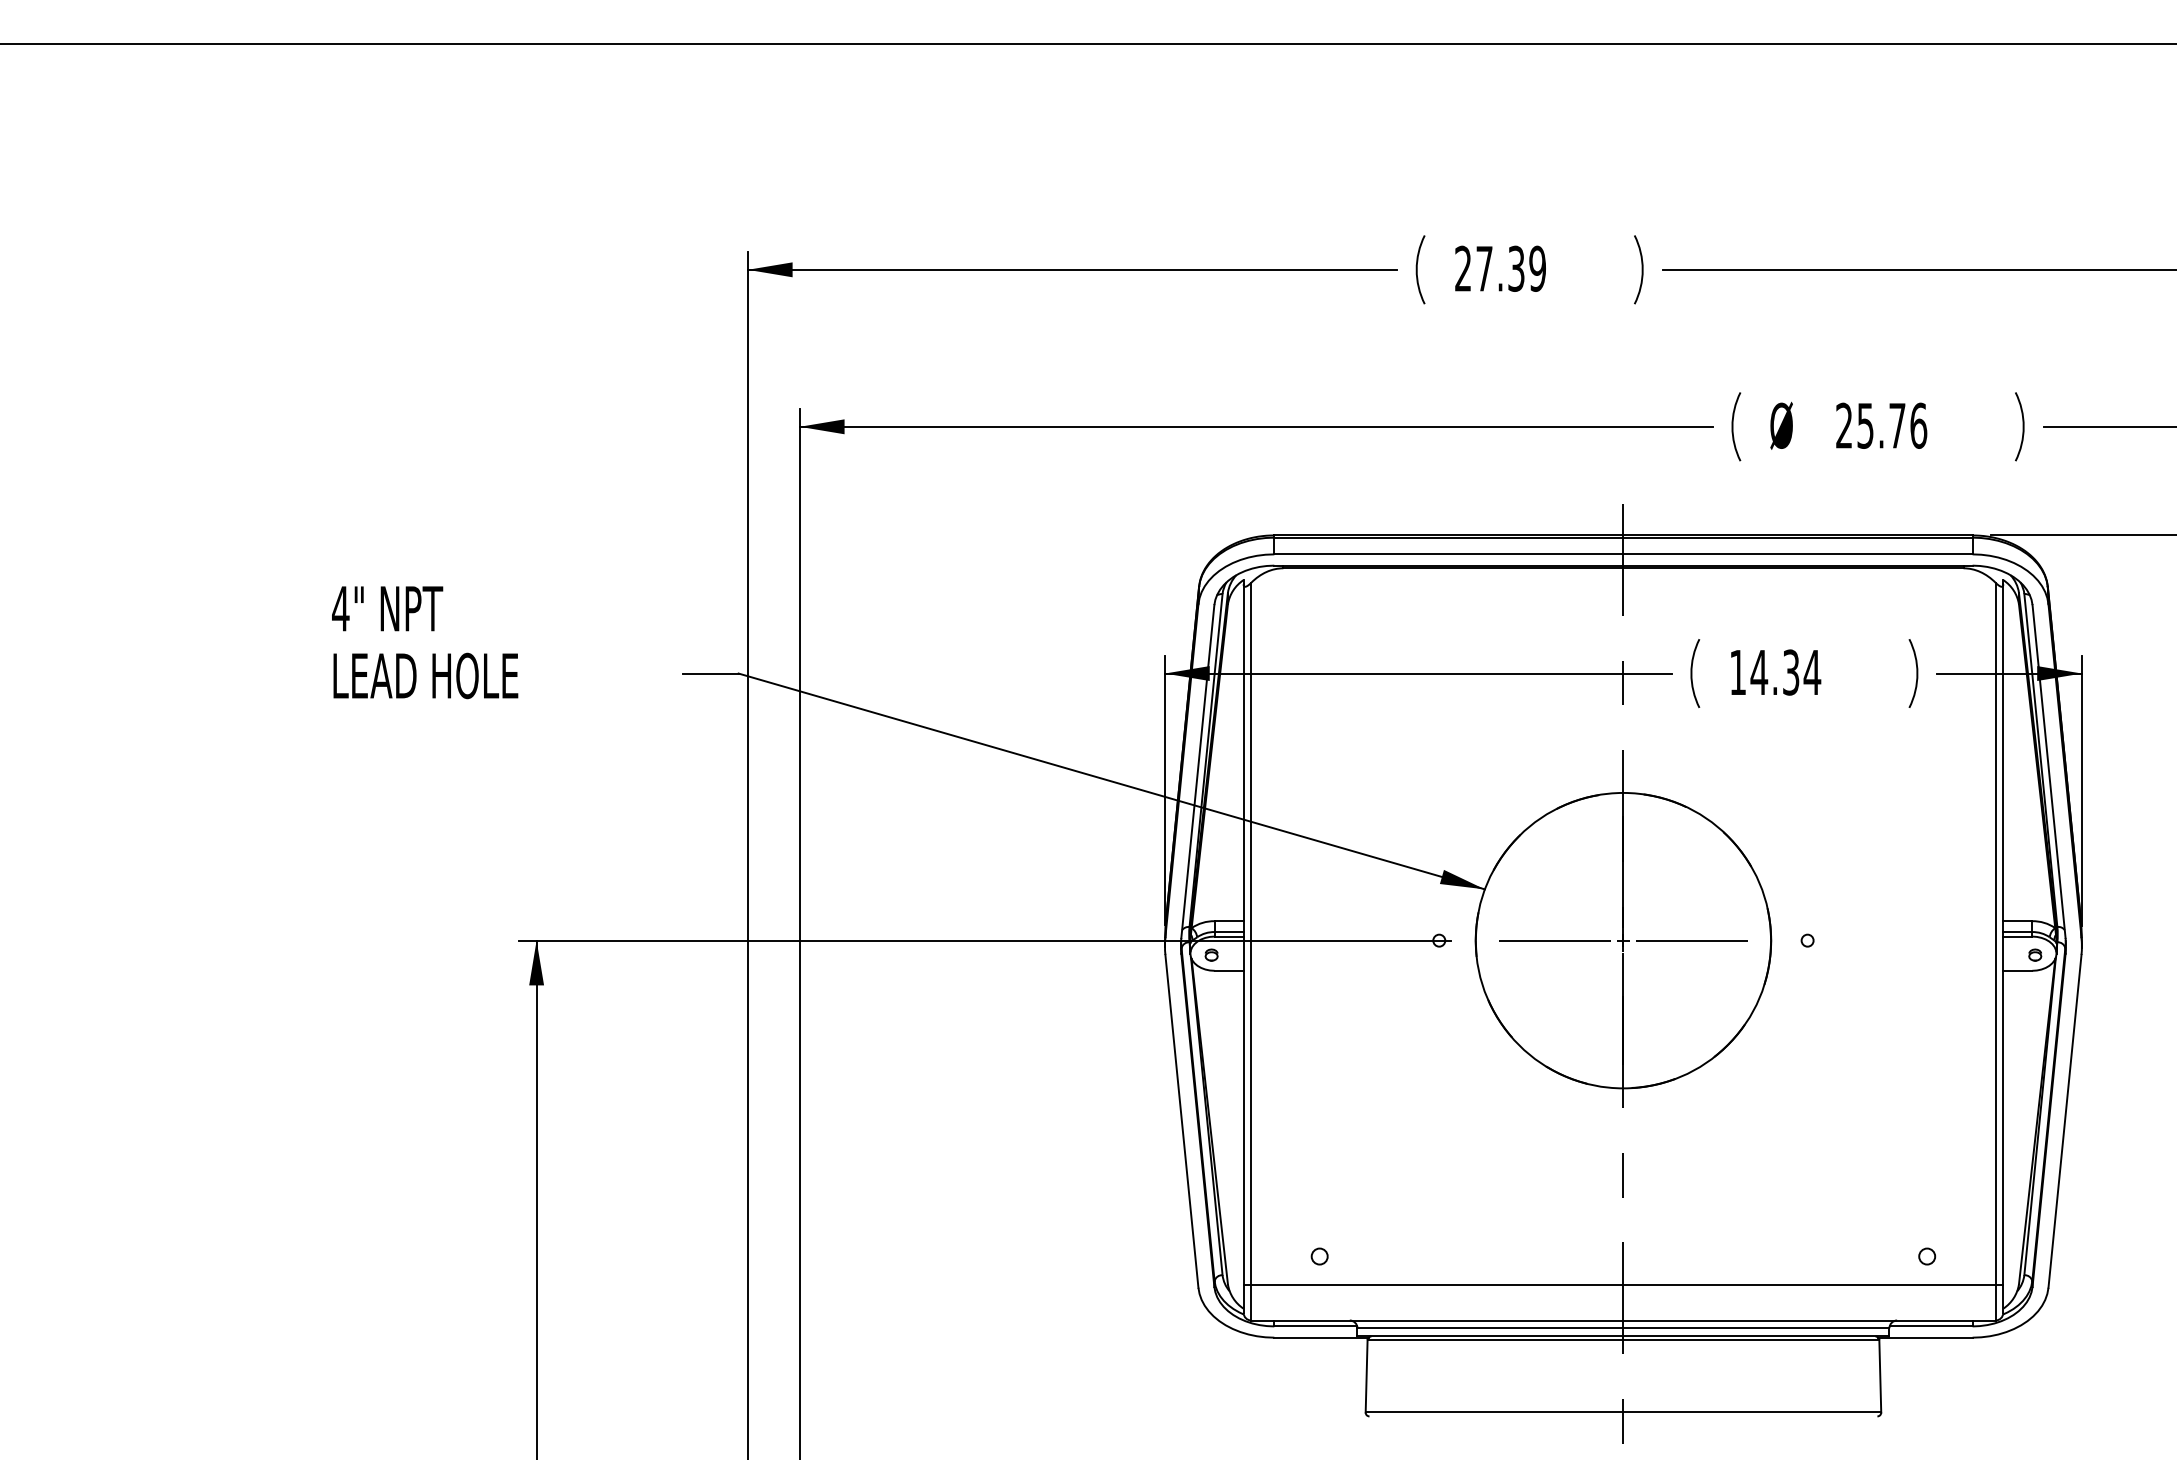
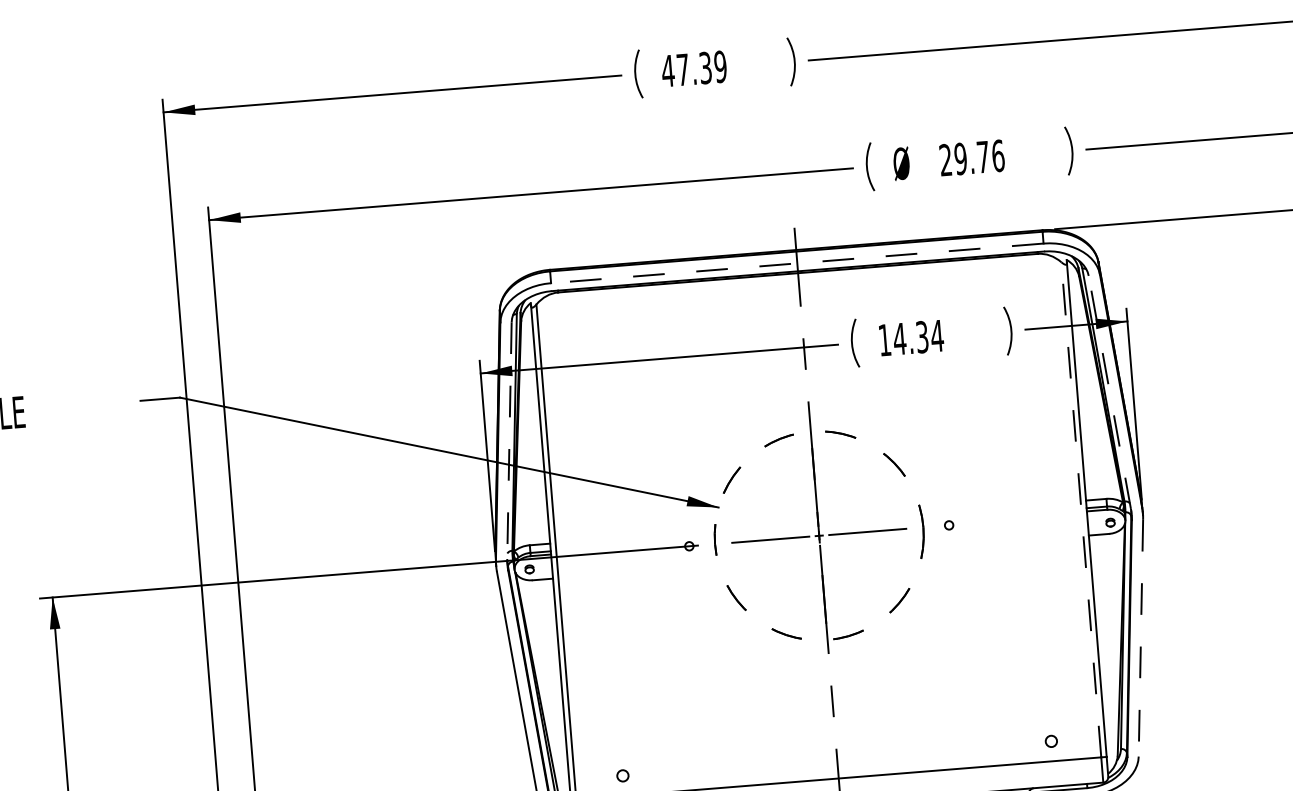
text: (1463, 268) -> (668, 70), 27.39 -> 47.39
text: (1865, 425) -> (960, 158), 25.76 -> 29.76
line: (1622, 554) -> (796, 263), solid -> dashed
line: (2049, 771) -> (1110, 392), solid -> dashed
line: (1197, 772) -> (509, 441), solid -> dashed
line: (1995, 933) -> (1081, 509), solid -> dashed
circle: (1623, 940) -> (819, 535), solid -> dashed
line: (2064, 1121) -> (1140, 638), solid -> dashed

